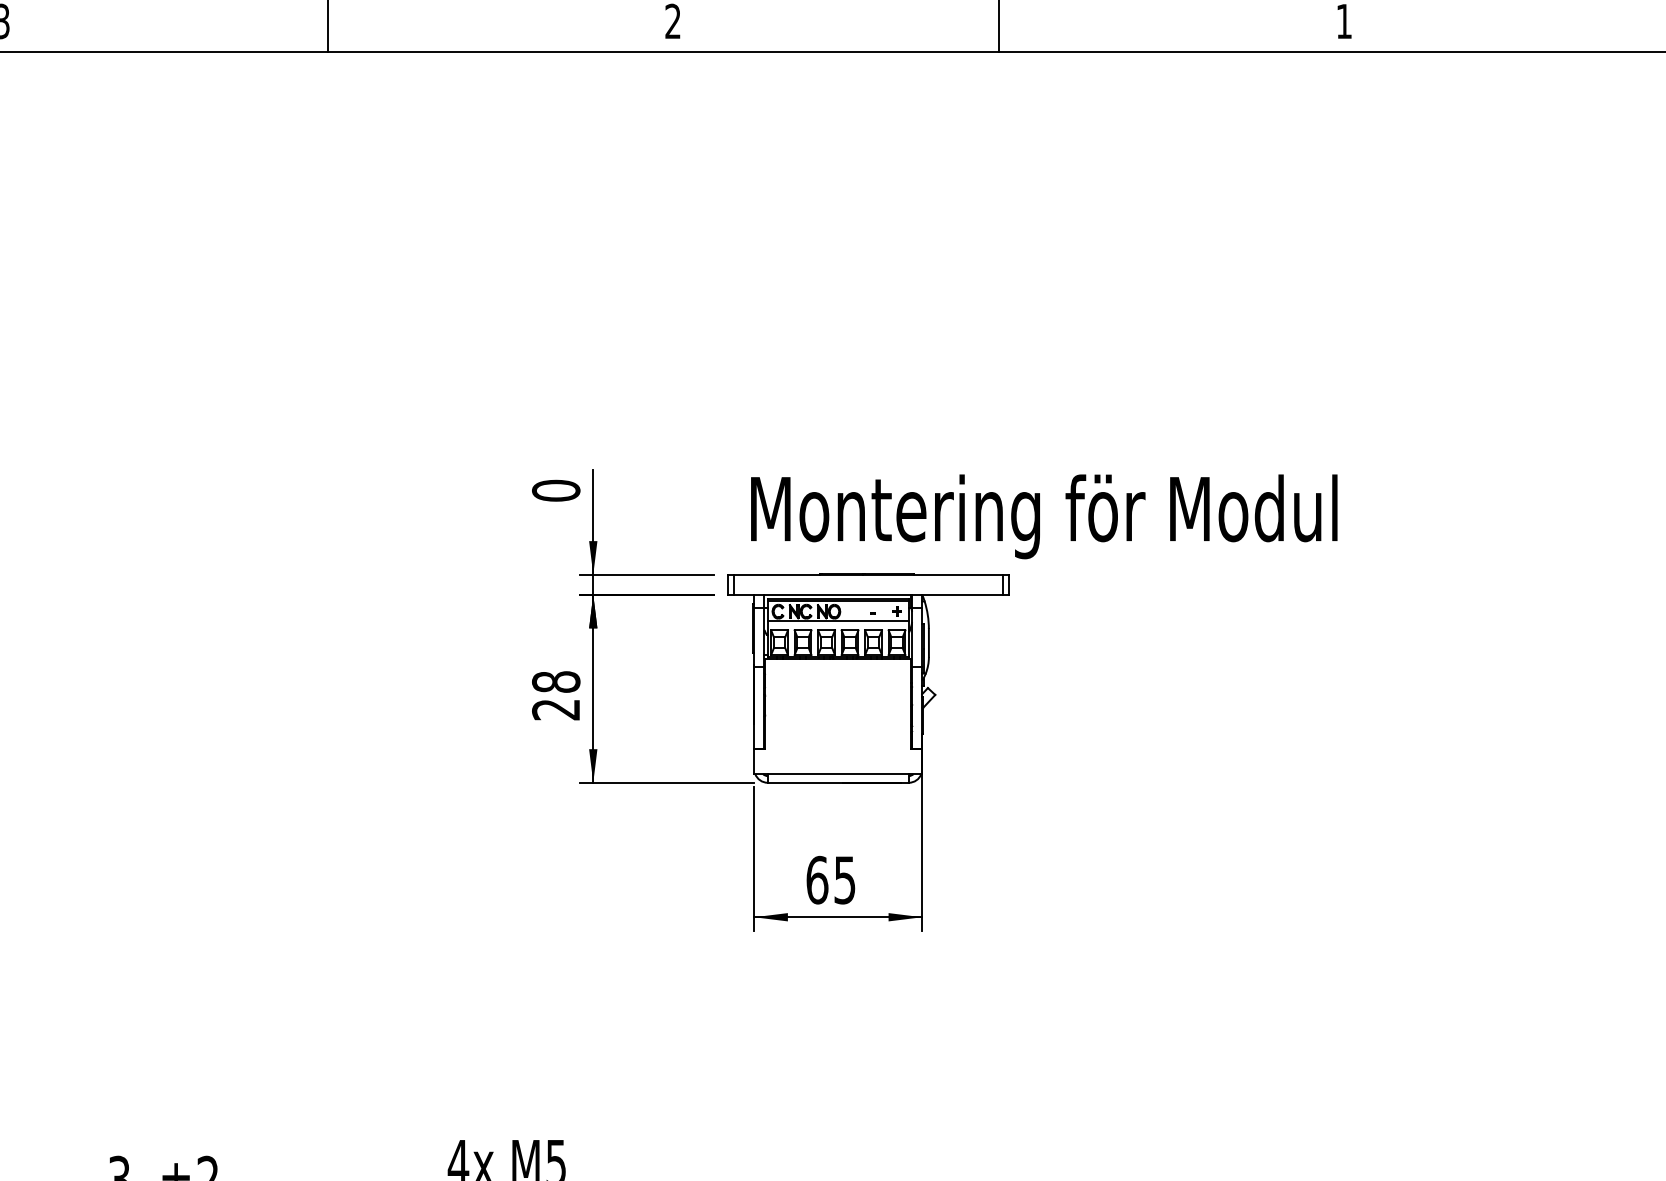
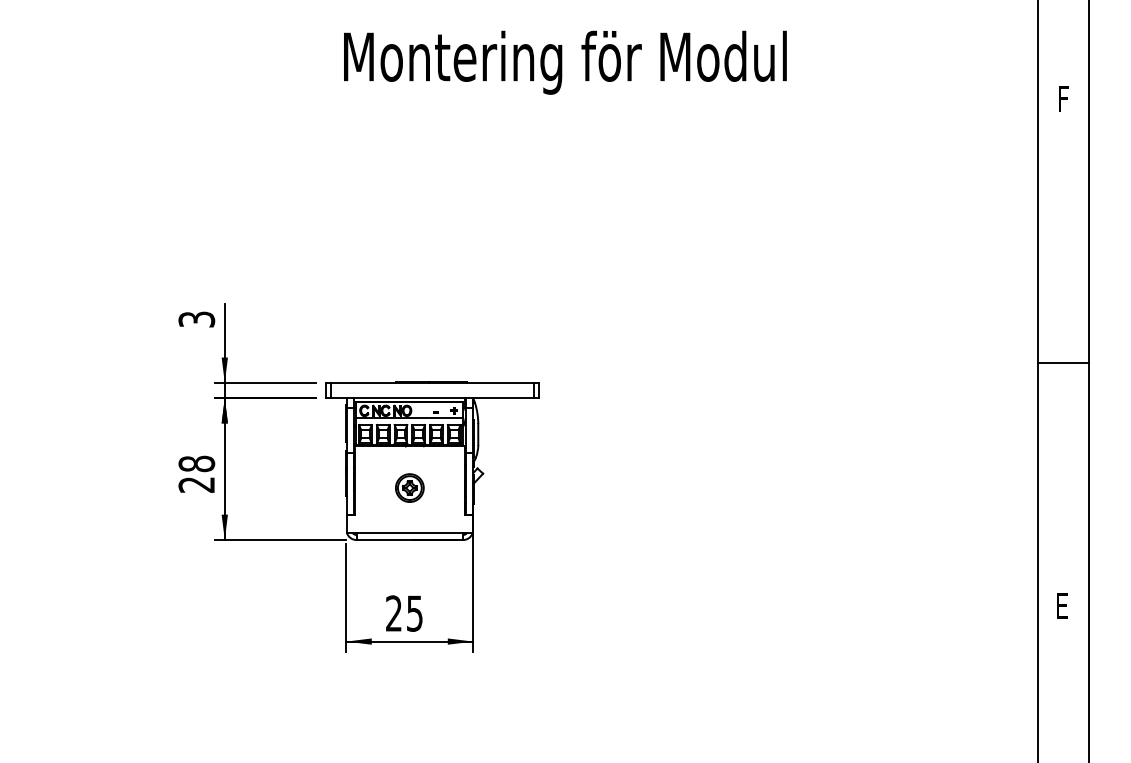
text: (556, 490) -> (197, 319), 0 -> 3
text: (1044, 516) -> (565, 62), moved
part: (838, 713) -> (409, 487), added
text: (817, 879) -> (394, 613), 65 -> 25

